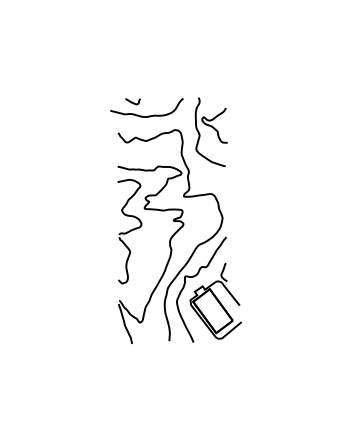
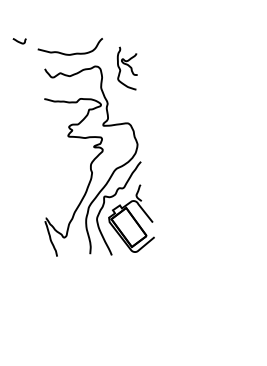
curve: (132, 101) -> (19, 41), moved
part: (210, 132) -> (126, 68), size x0.7
part: (129, 231) -> (54, 156), removed

